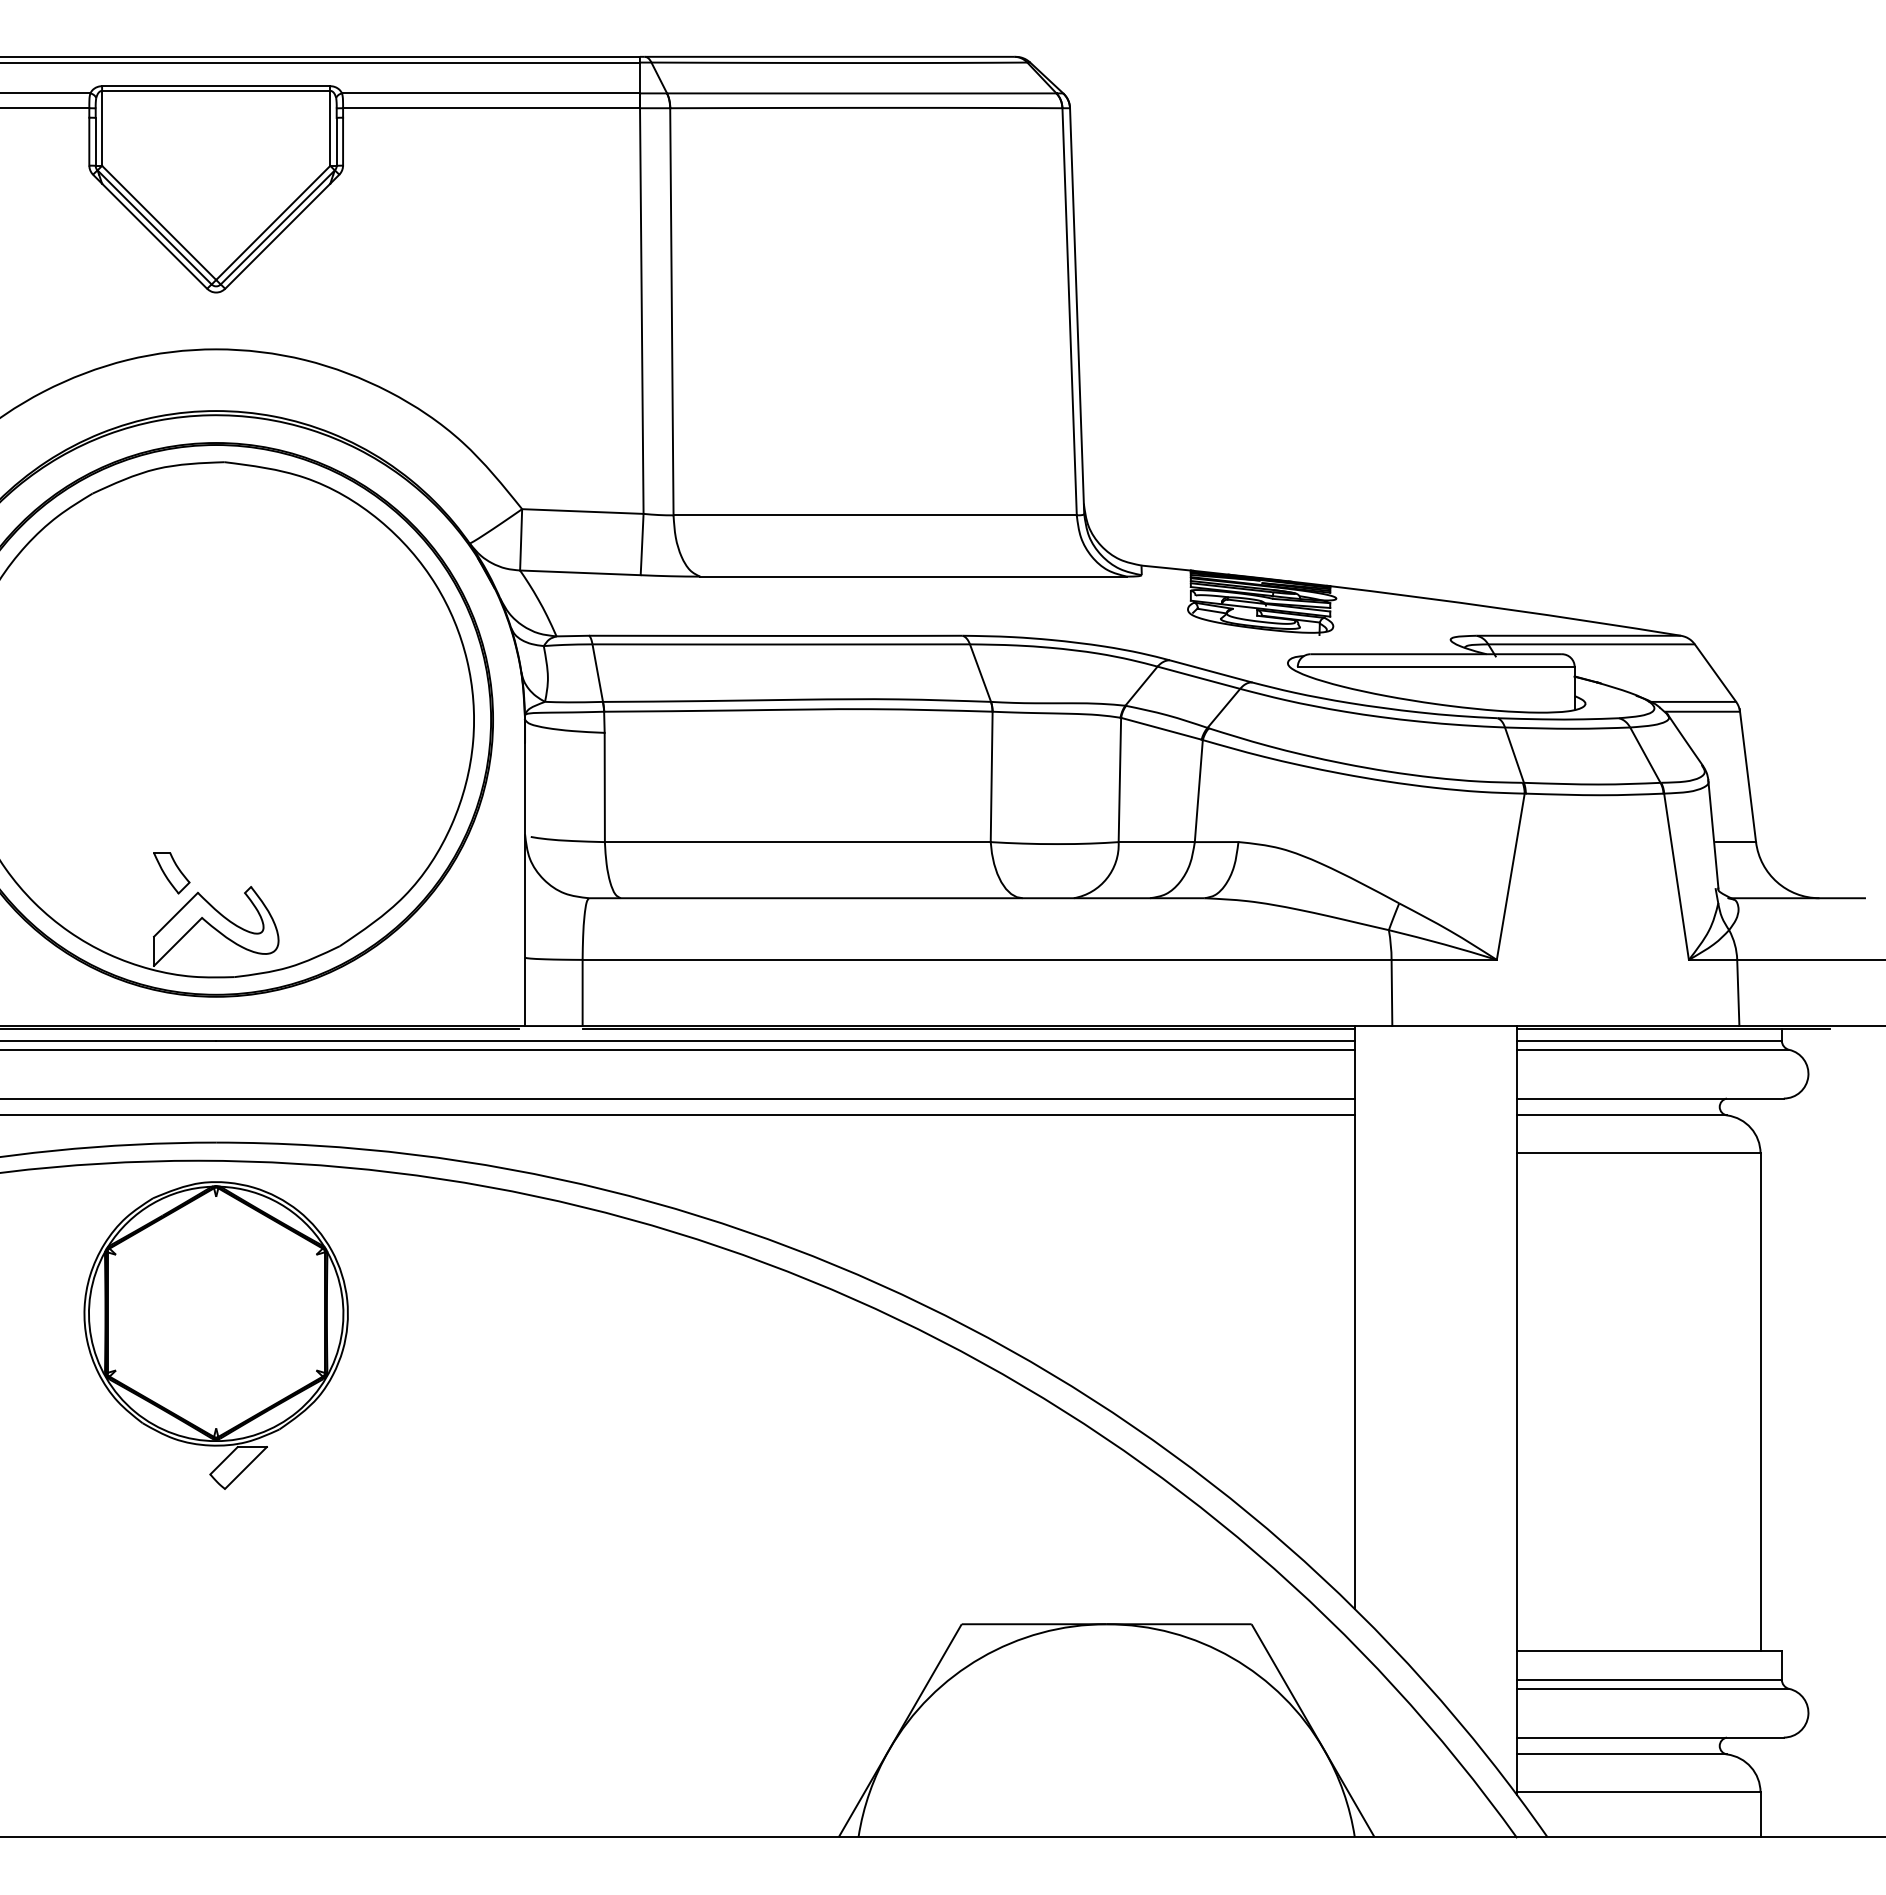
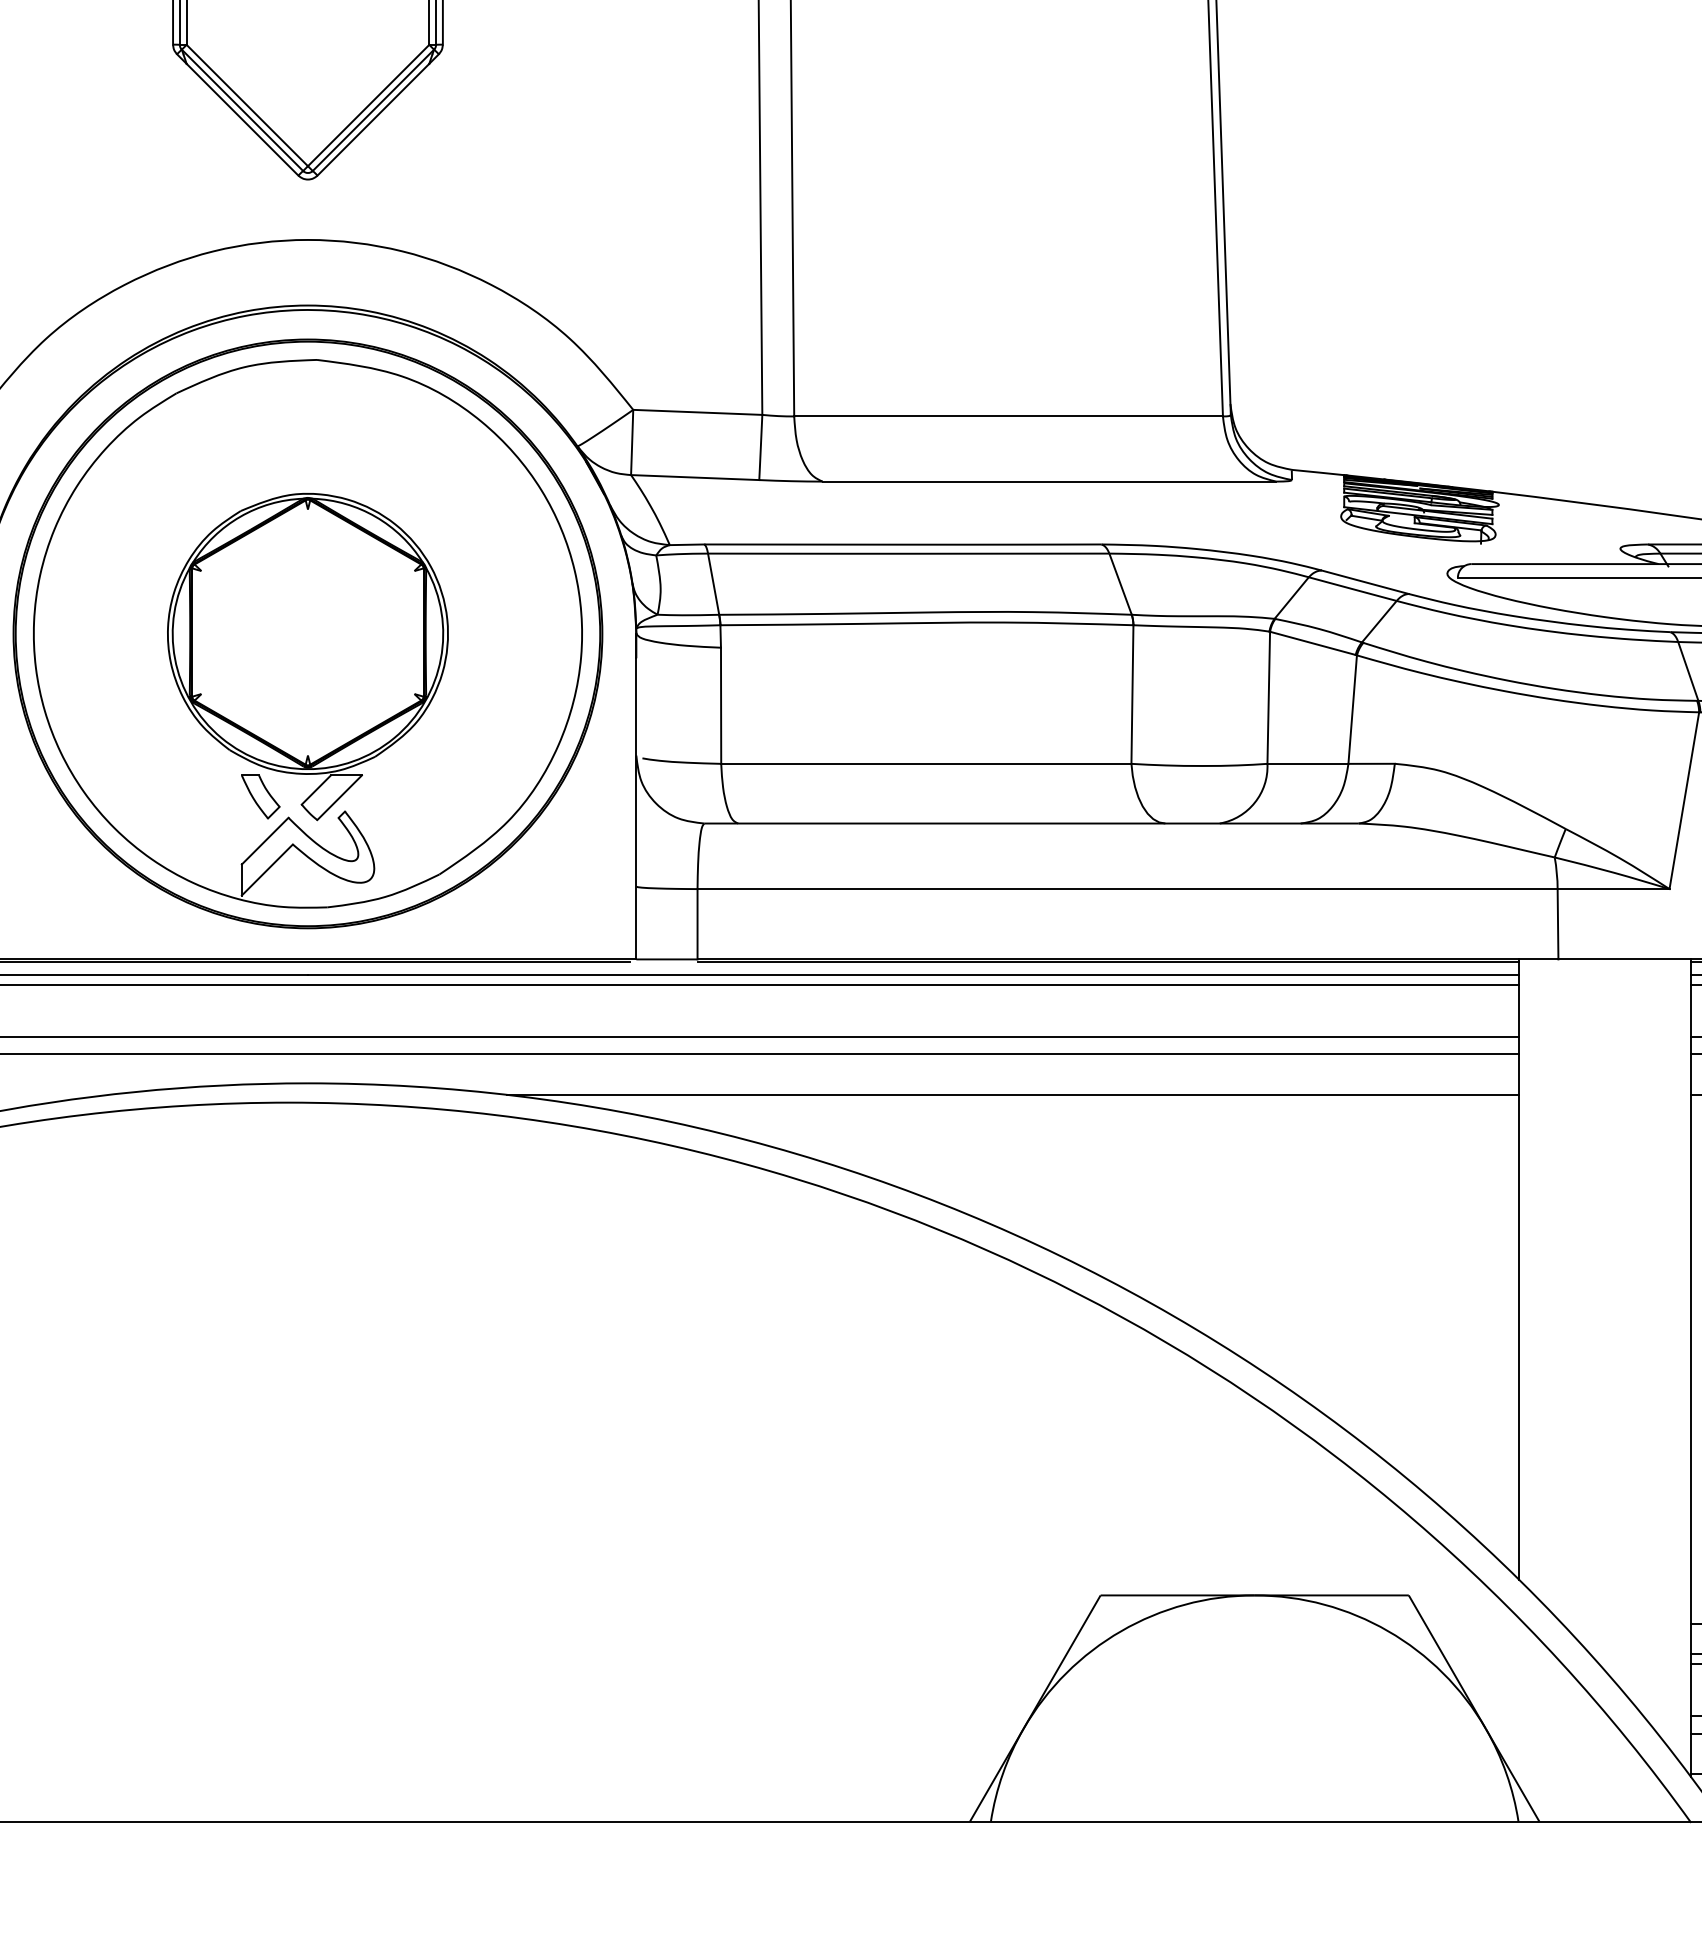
line: (879, 1153) -> (1013, 1094), added
part: (215, 1335) -> (307, 656), moved

